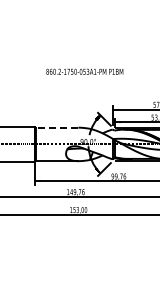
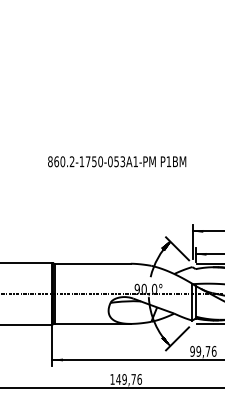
text: (84, 71) -> (116, 161), moved
line: (56, 127) -> (91, 263), dashed -> solid

